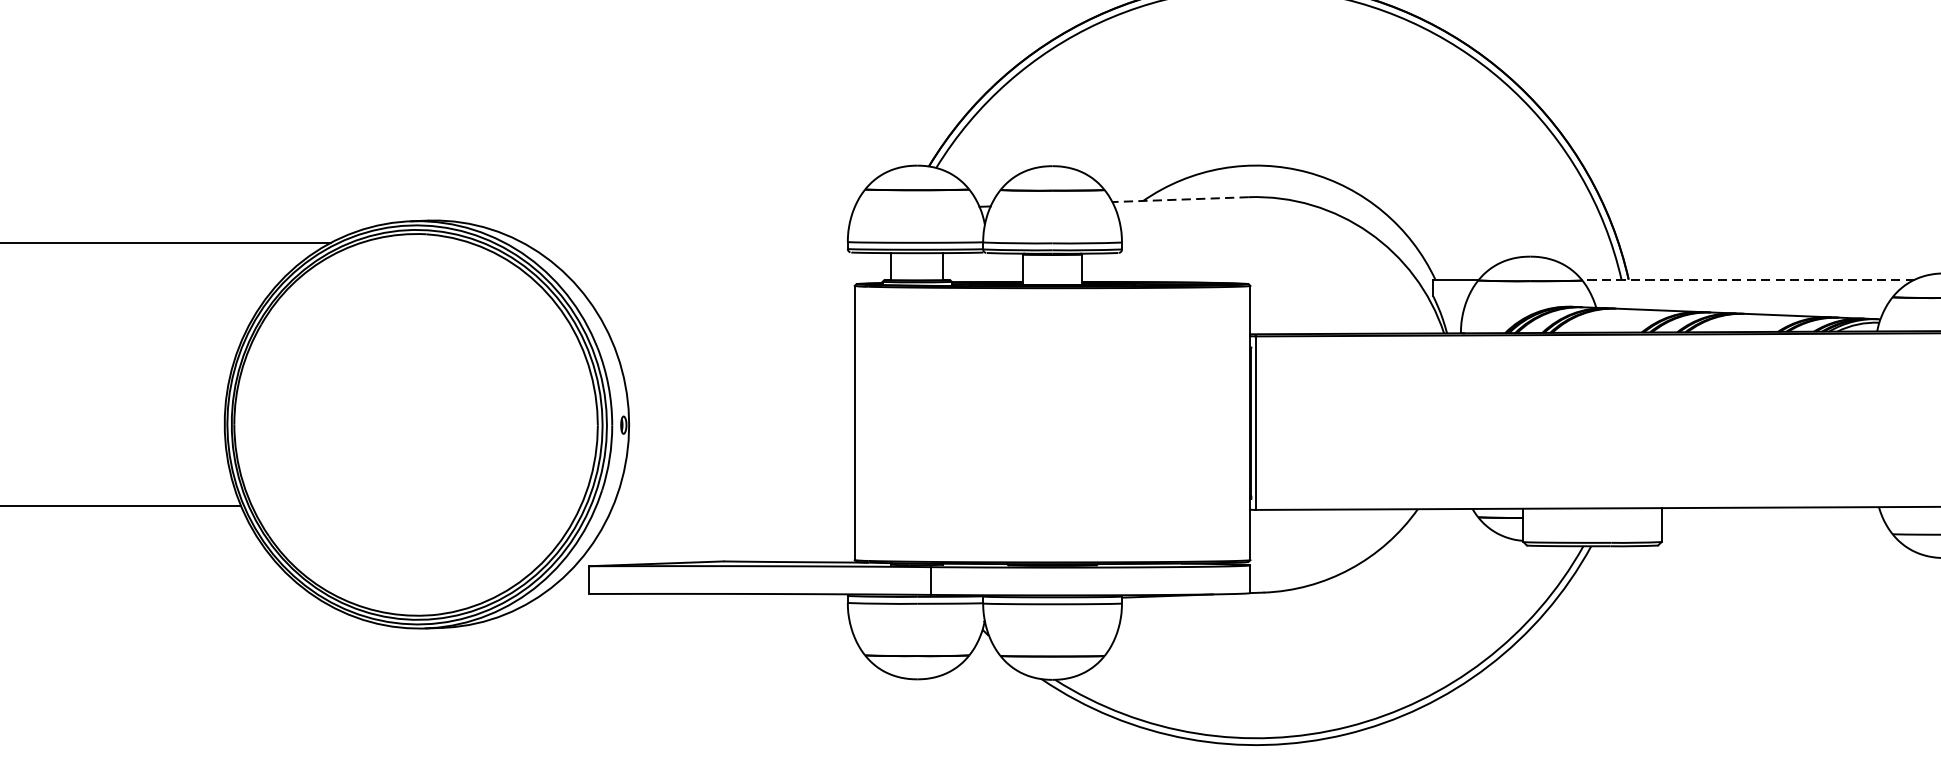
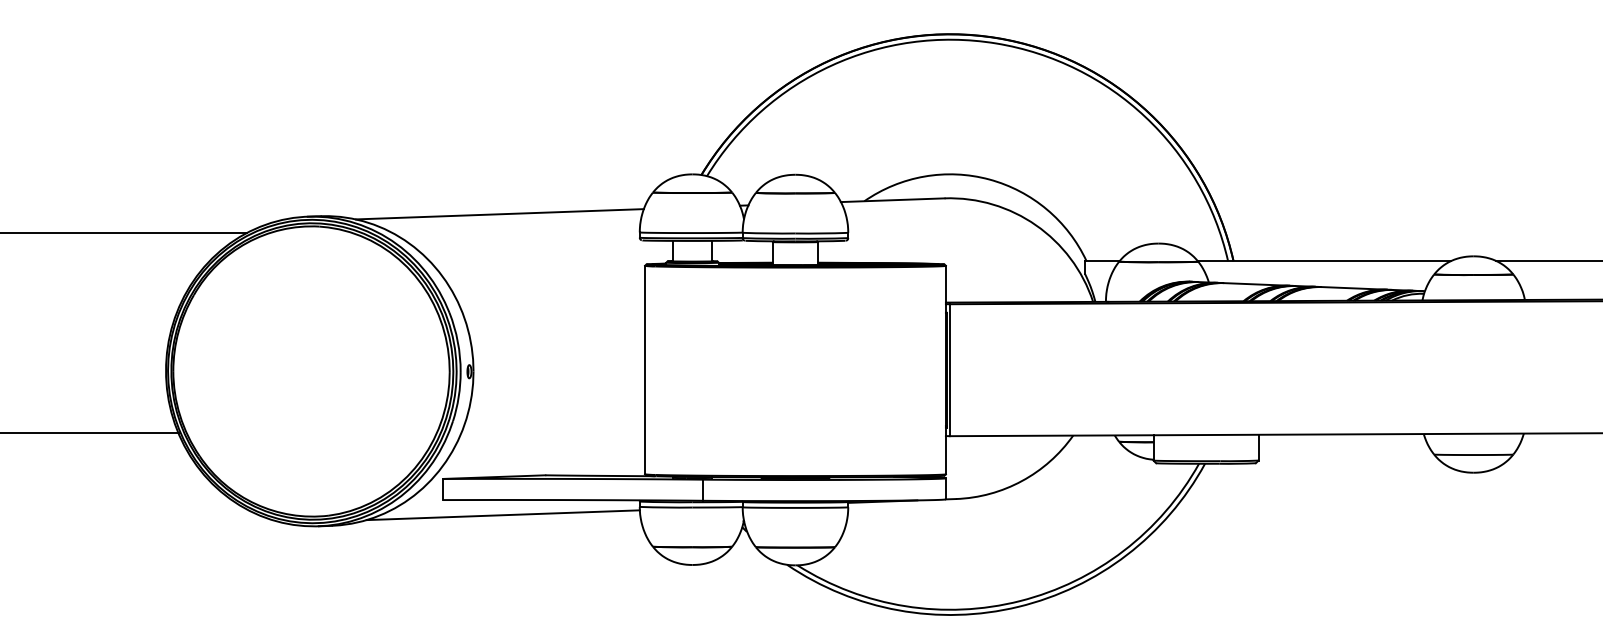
line: (1180, 199) -> (892, 200), dashed -> solid
line: (663, 218) -> (499, 214), added
line: (1748, 280) -> (1324, 261), dashed -> solid
line: (667, 614) -> (502, 515), added

